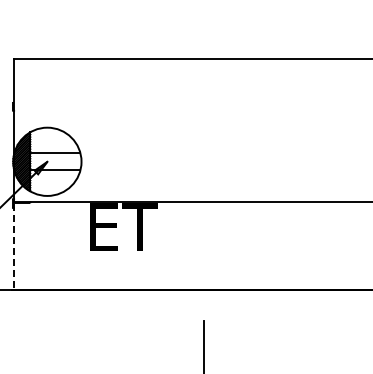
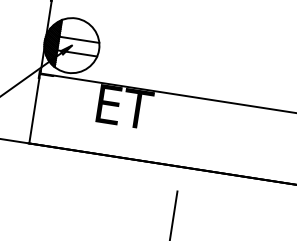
line: (13, 247) -> (34, 109), dashed -> solid

